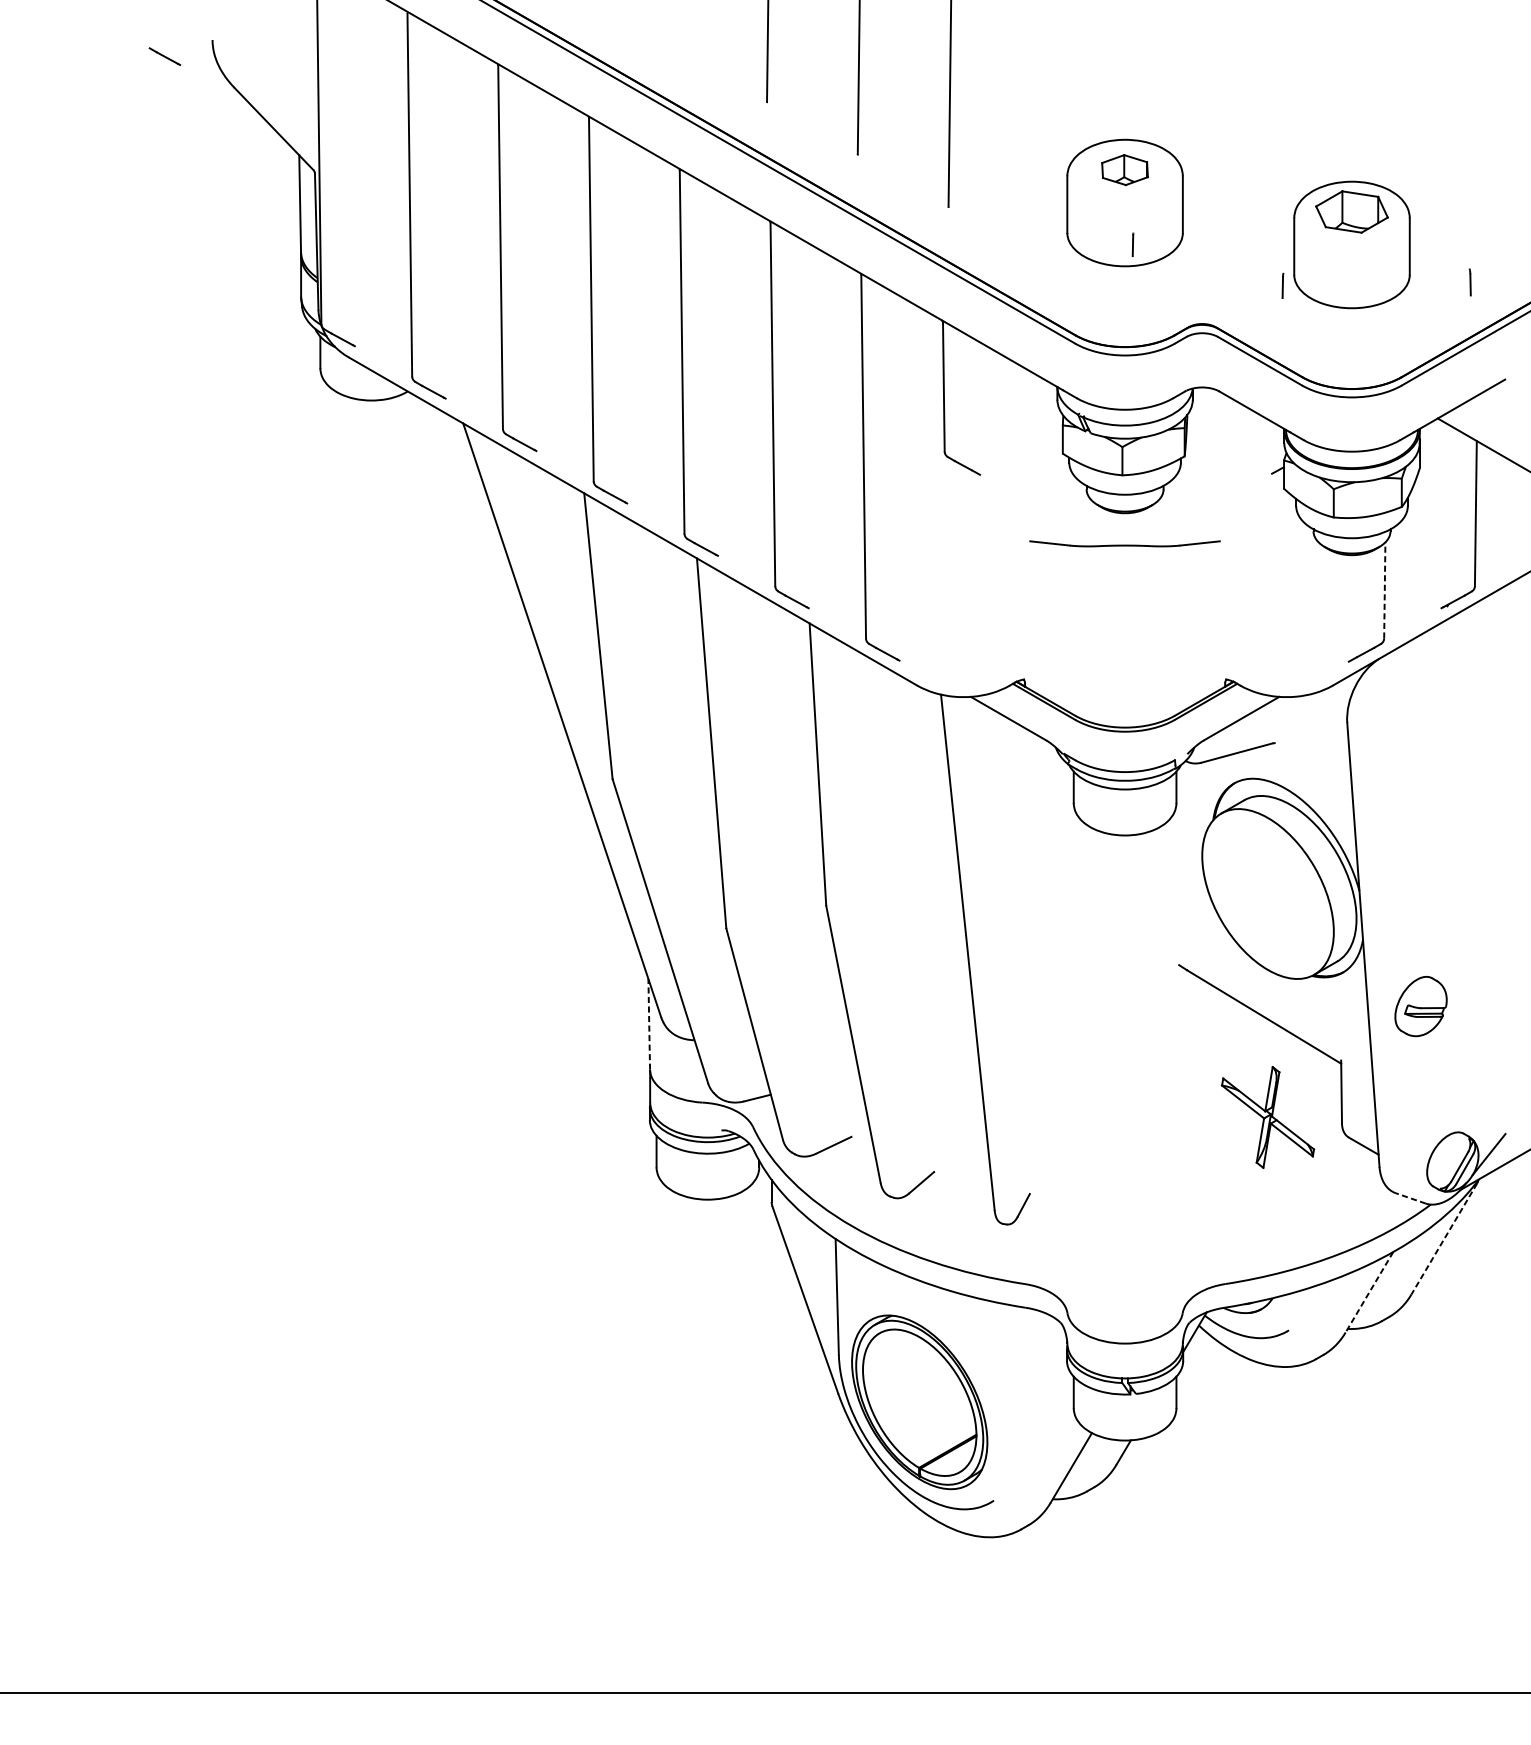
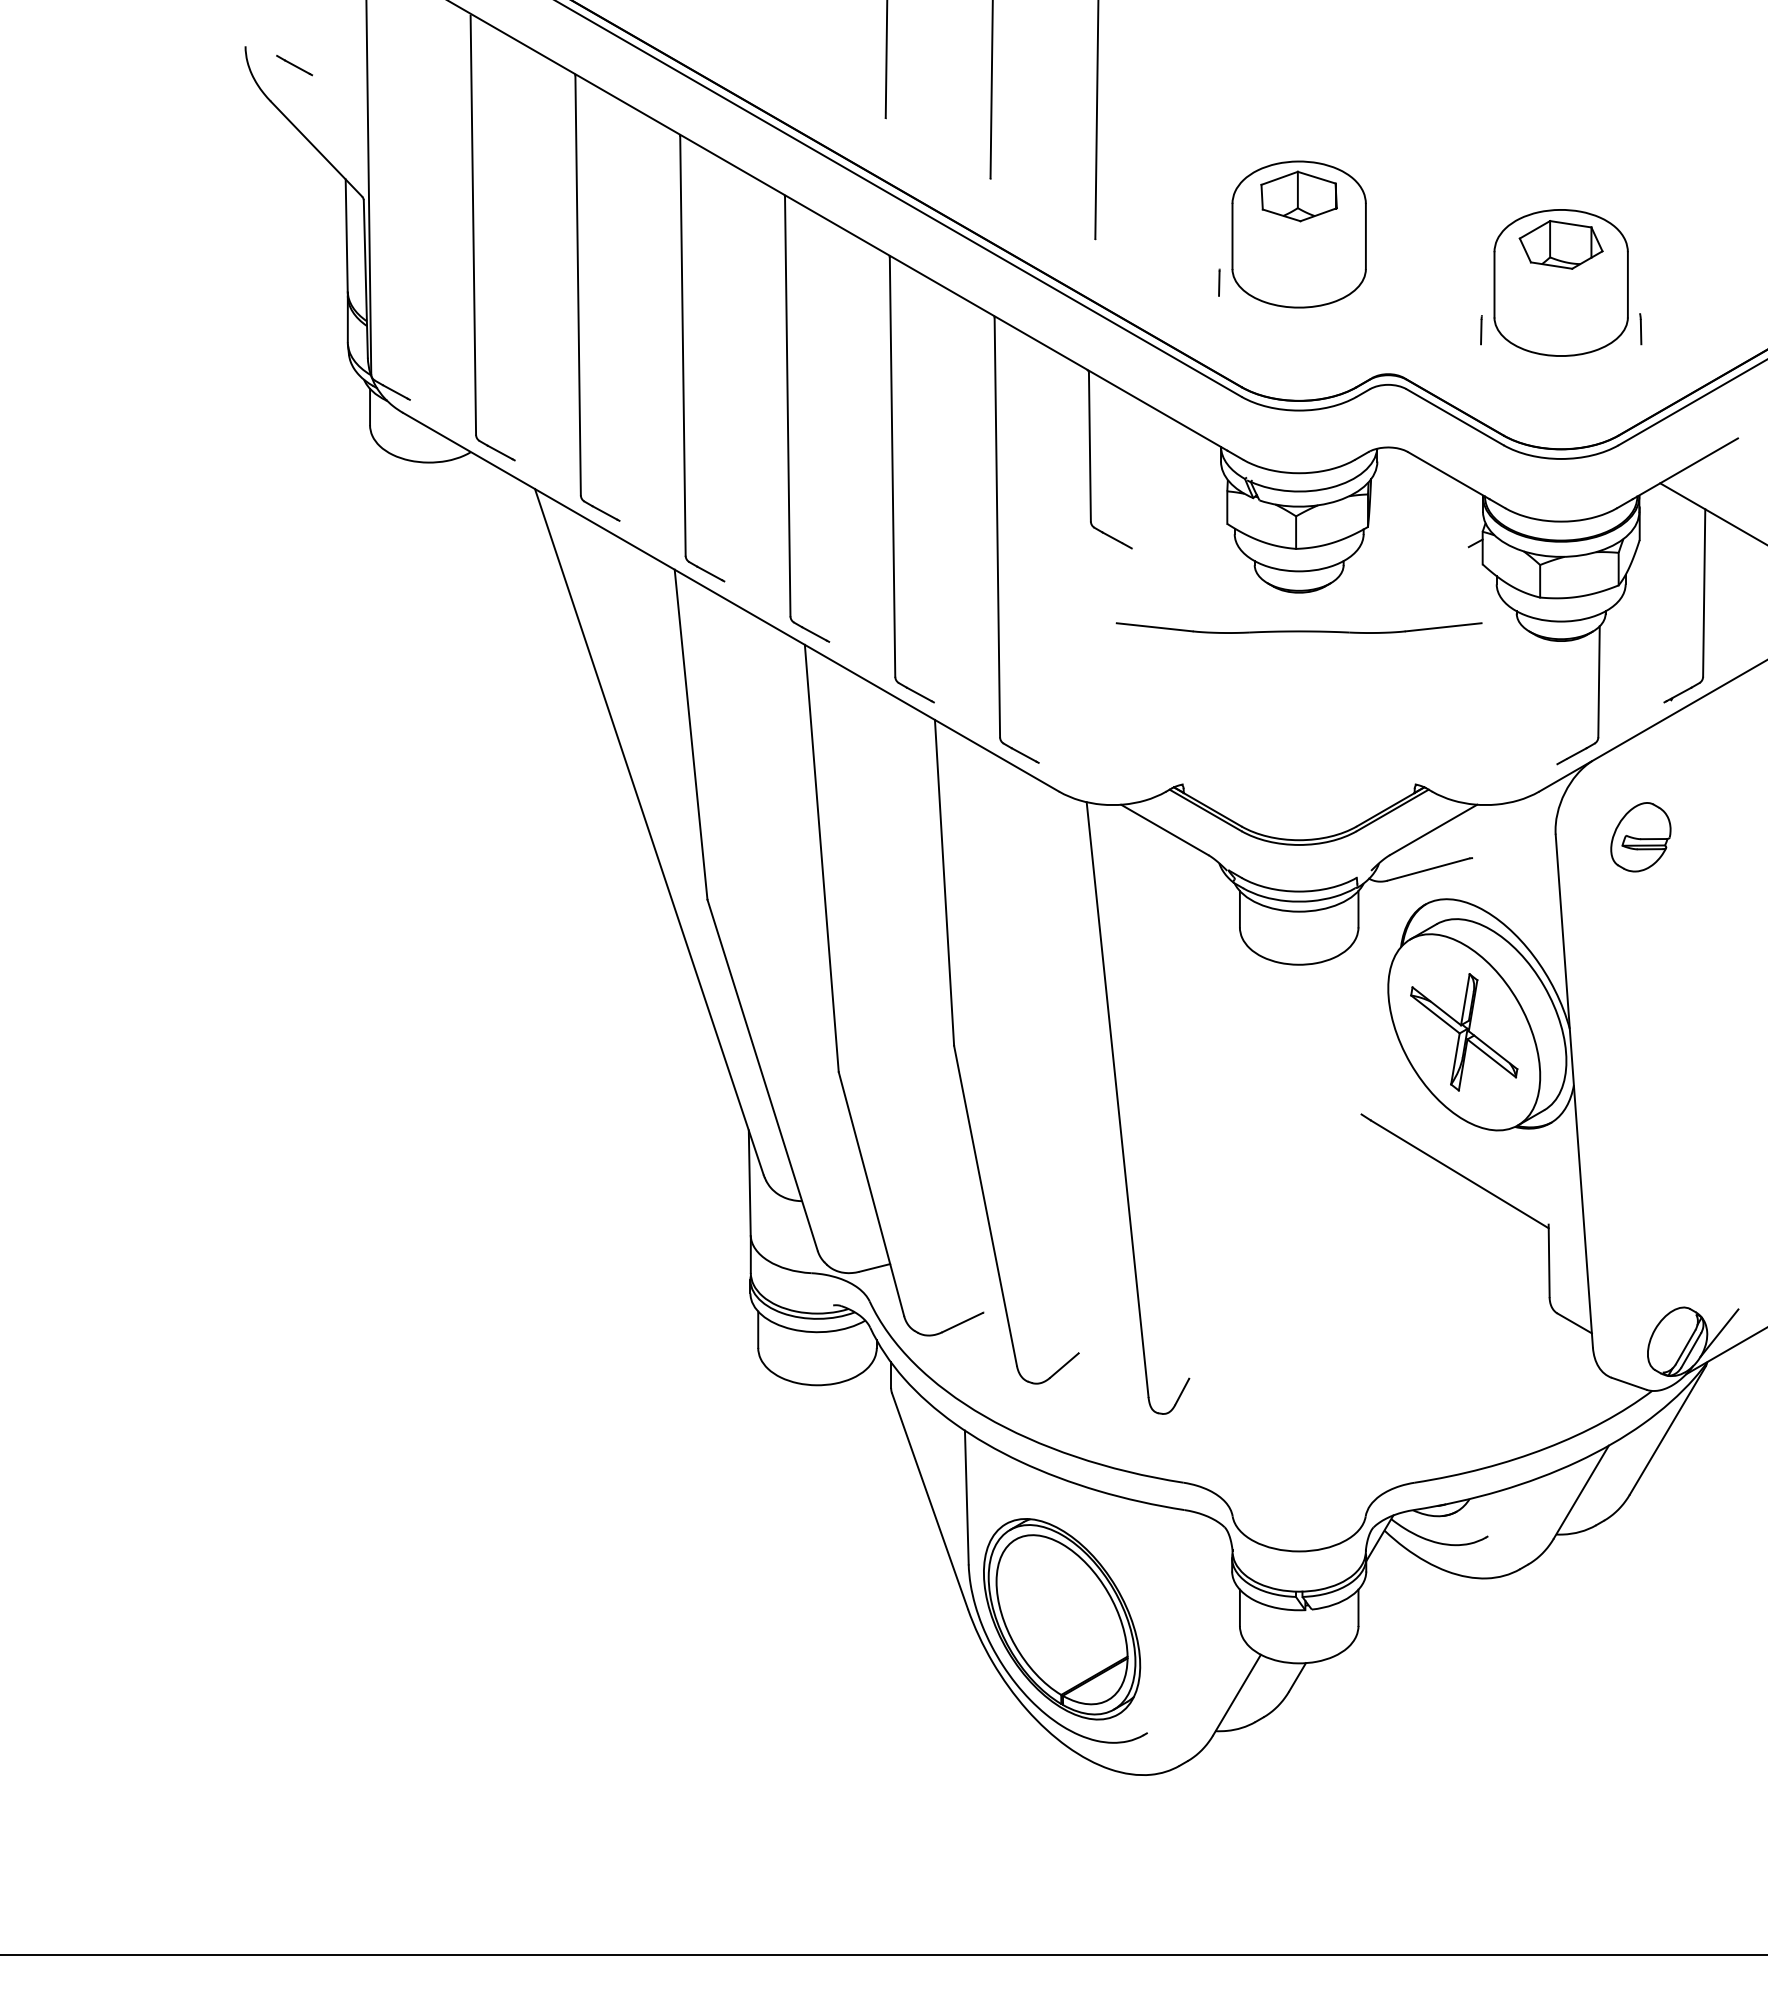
line: (164, 56) -> (294, 65), moved
part: (1124, 170) -> (1298, 196), size x1.43
line: (1133, 244) -> (1219, 282), moved
line: (1470, 282) -> (1640, 329), moved
part: (1124, 543) -> (1298, 627), size x1.67
line: (1385, 590) -> (1599, 681), dashed -> solid
part: (1420, 1006) -> (1640, 837), moved
line: (649, 1024) -> (749, 1182), dashed -> solid
part: (1268, 1117) -> (1464, 1032), moved
line: (1410, 1198) -> (1628, 1383), dashed -> solid
line: (1444, 1239) -> (1667, 1431), dashed -> solid
line: (1369, 1292) -> (1581, 1492), dashed -> solid

